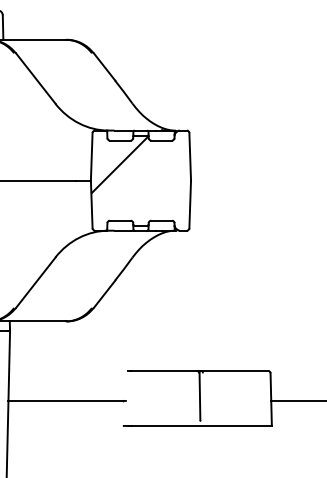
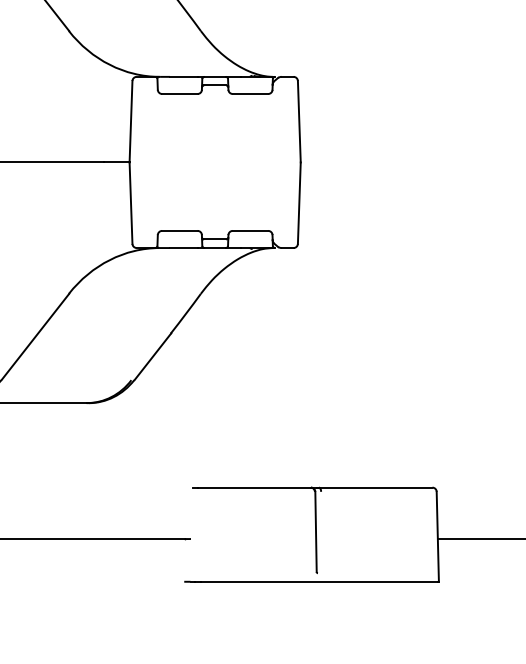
hatch: (119, 164) -> (178, 134), removed

